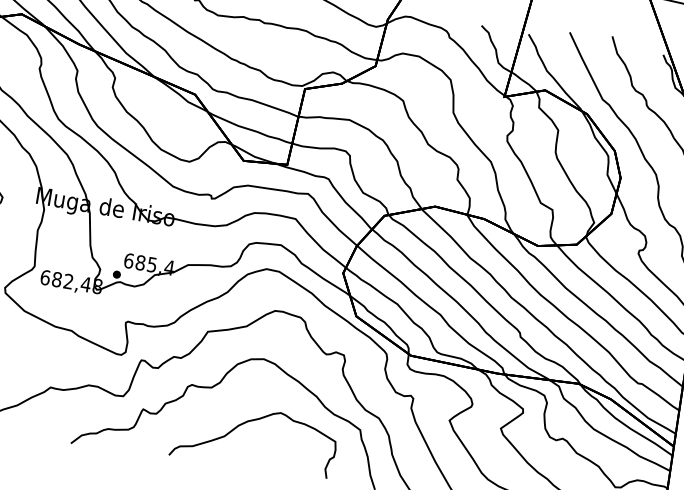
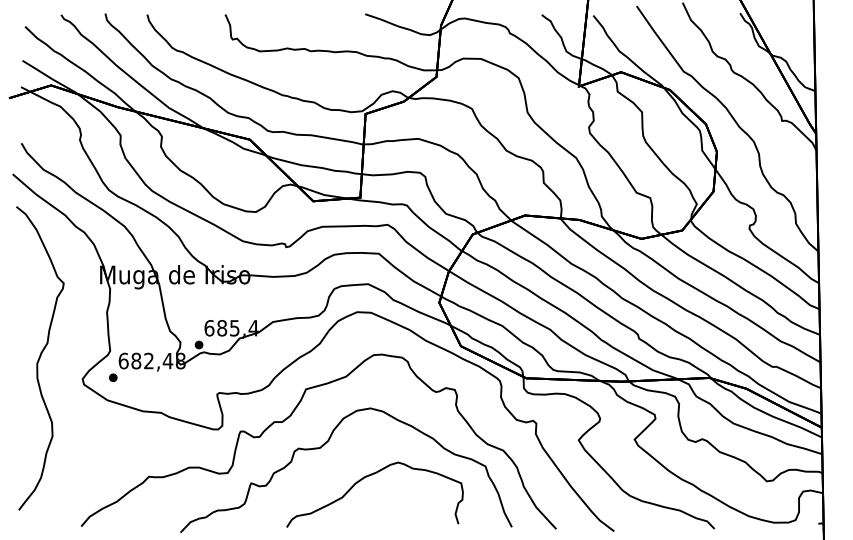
part: (33, 291) -> (113, 377), added

